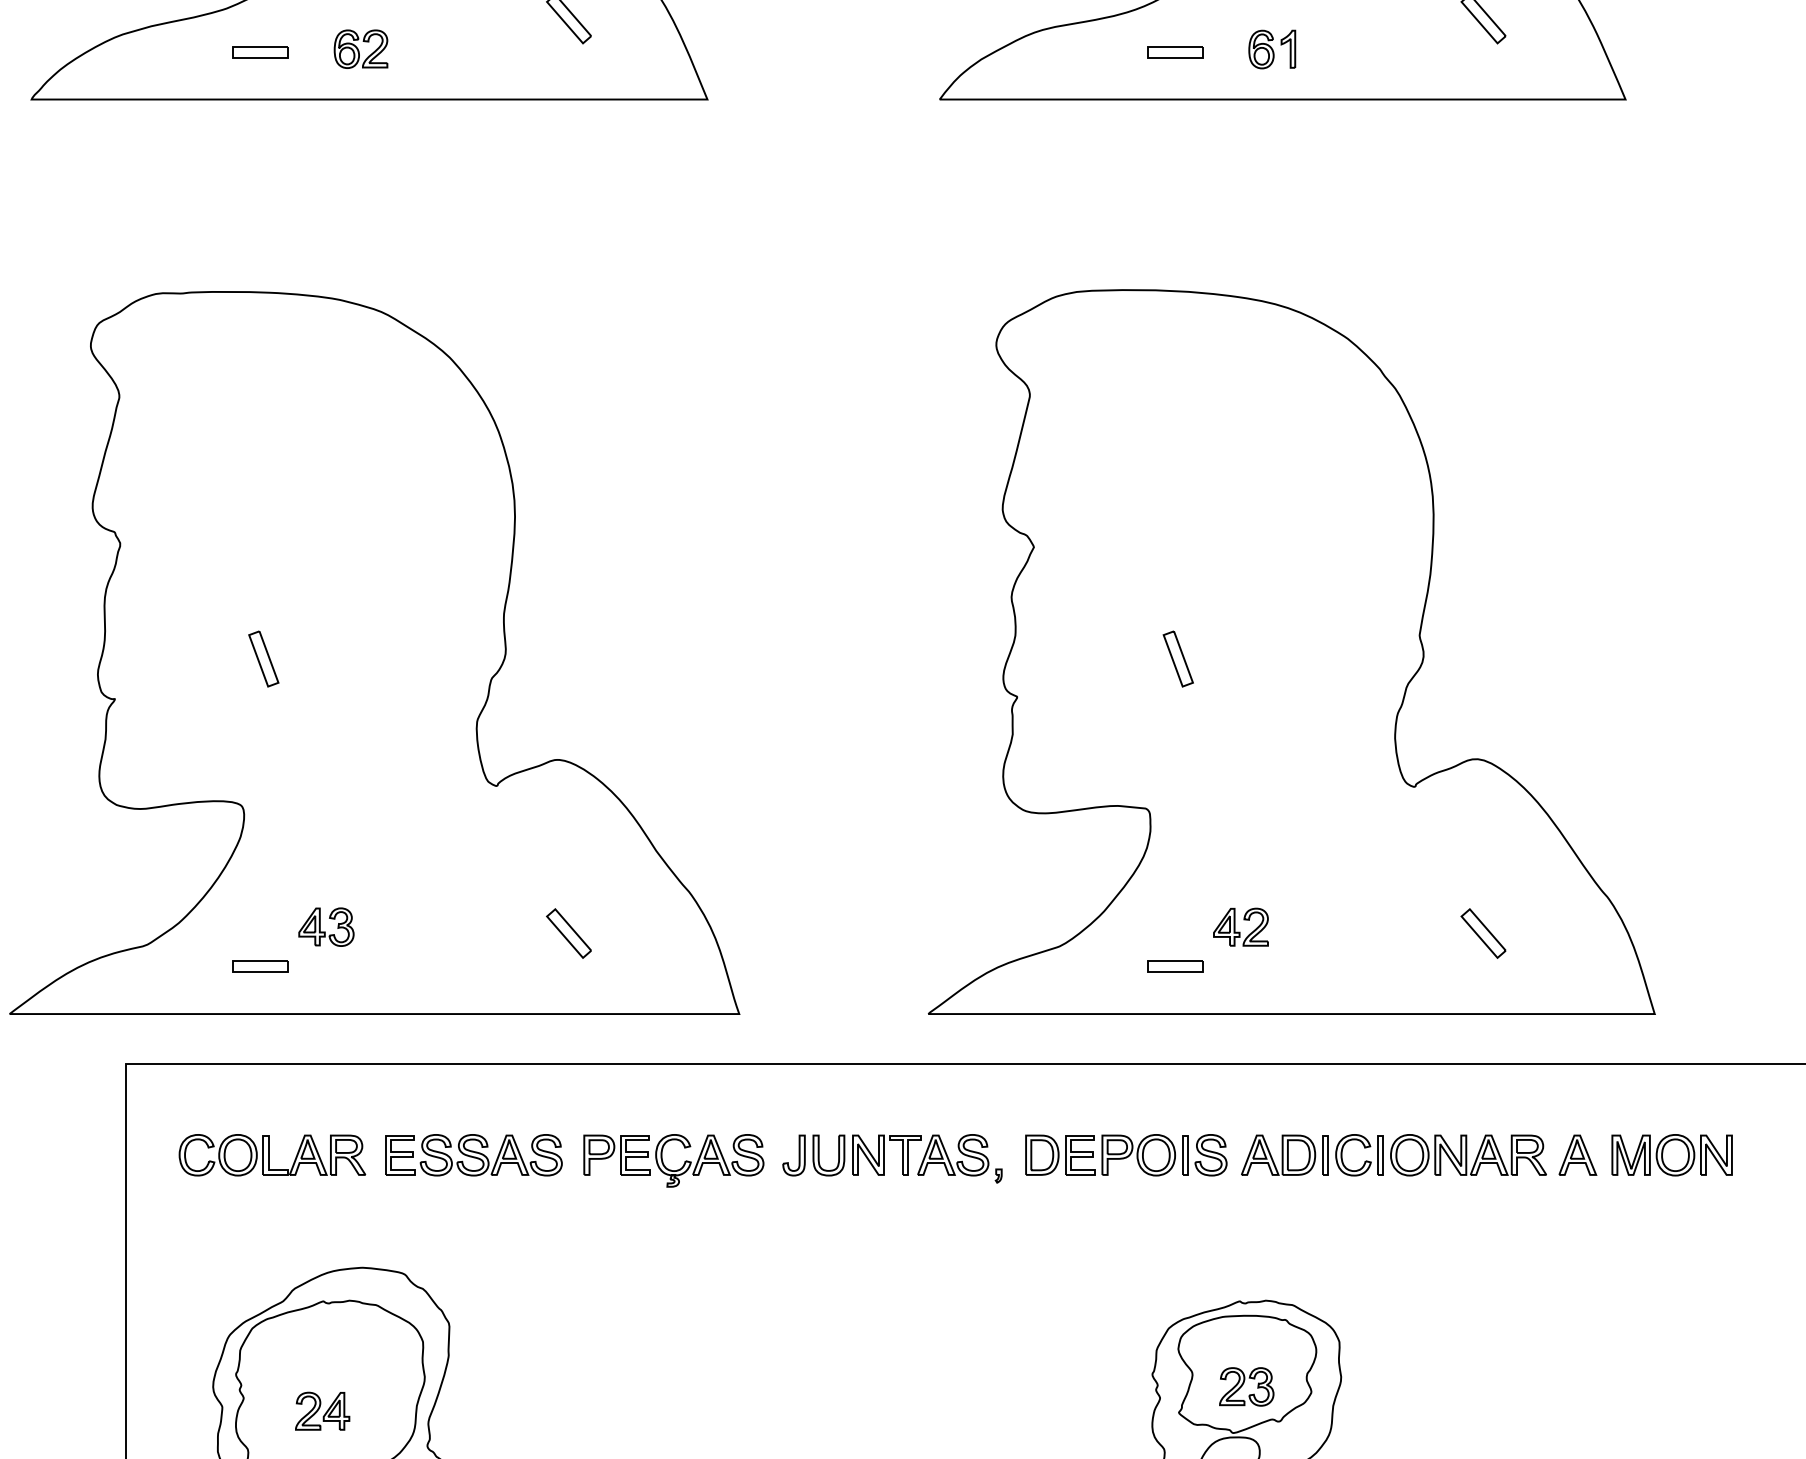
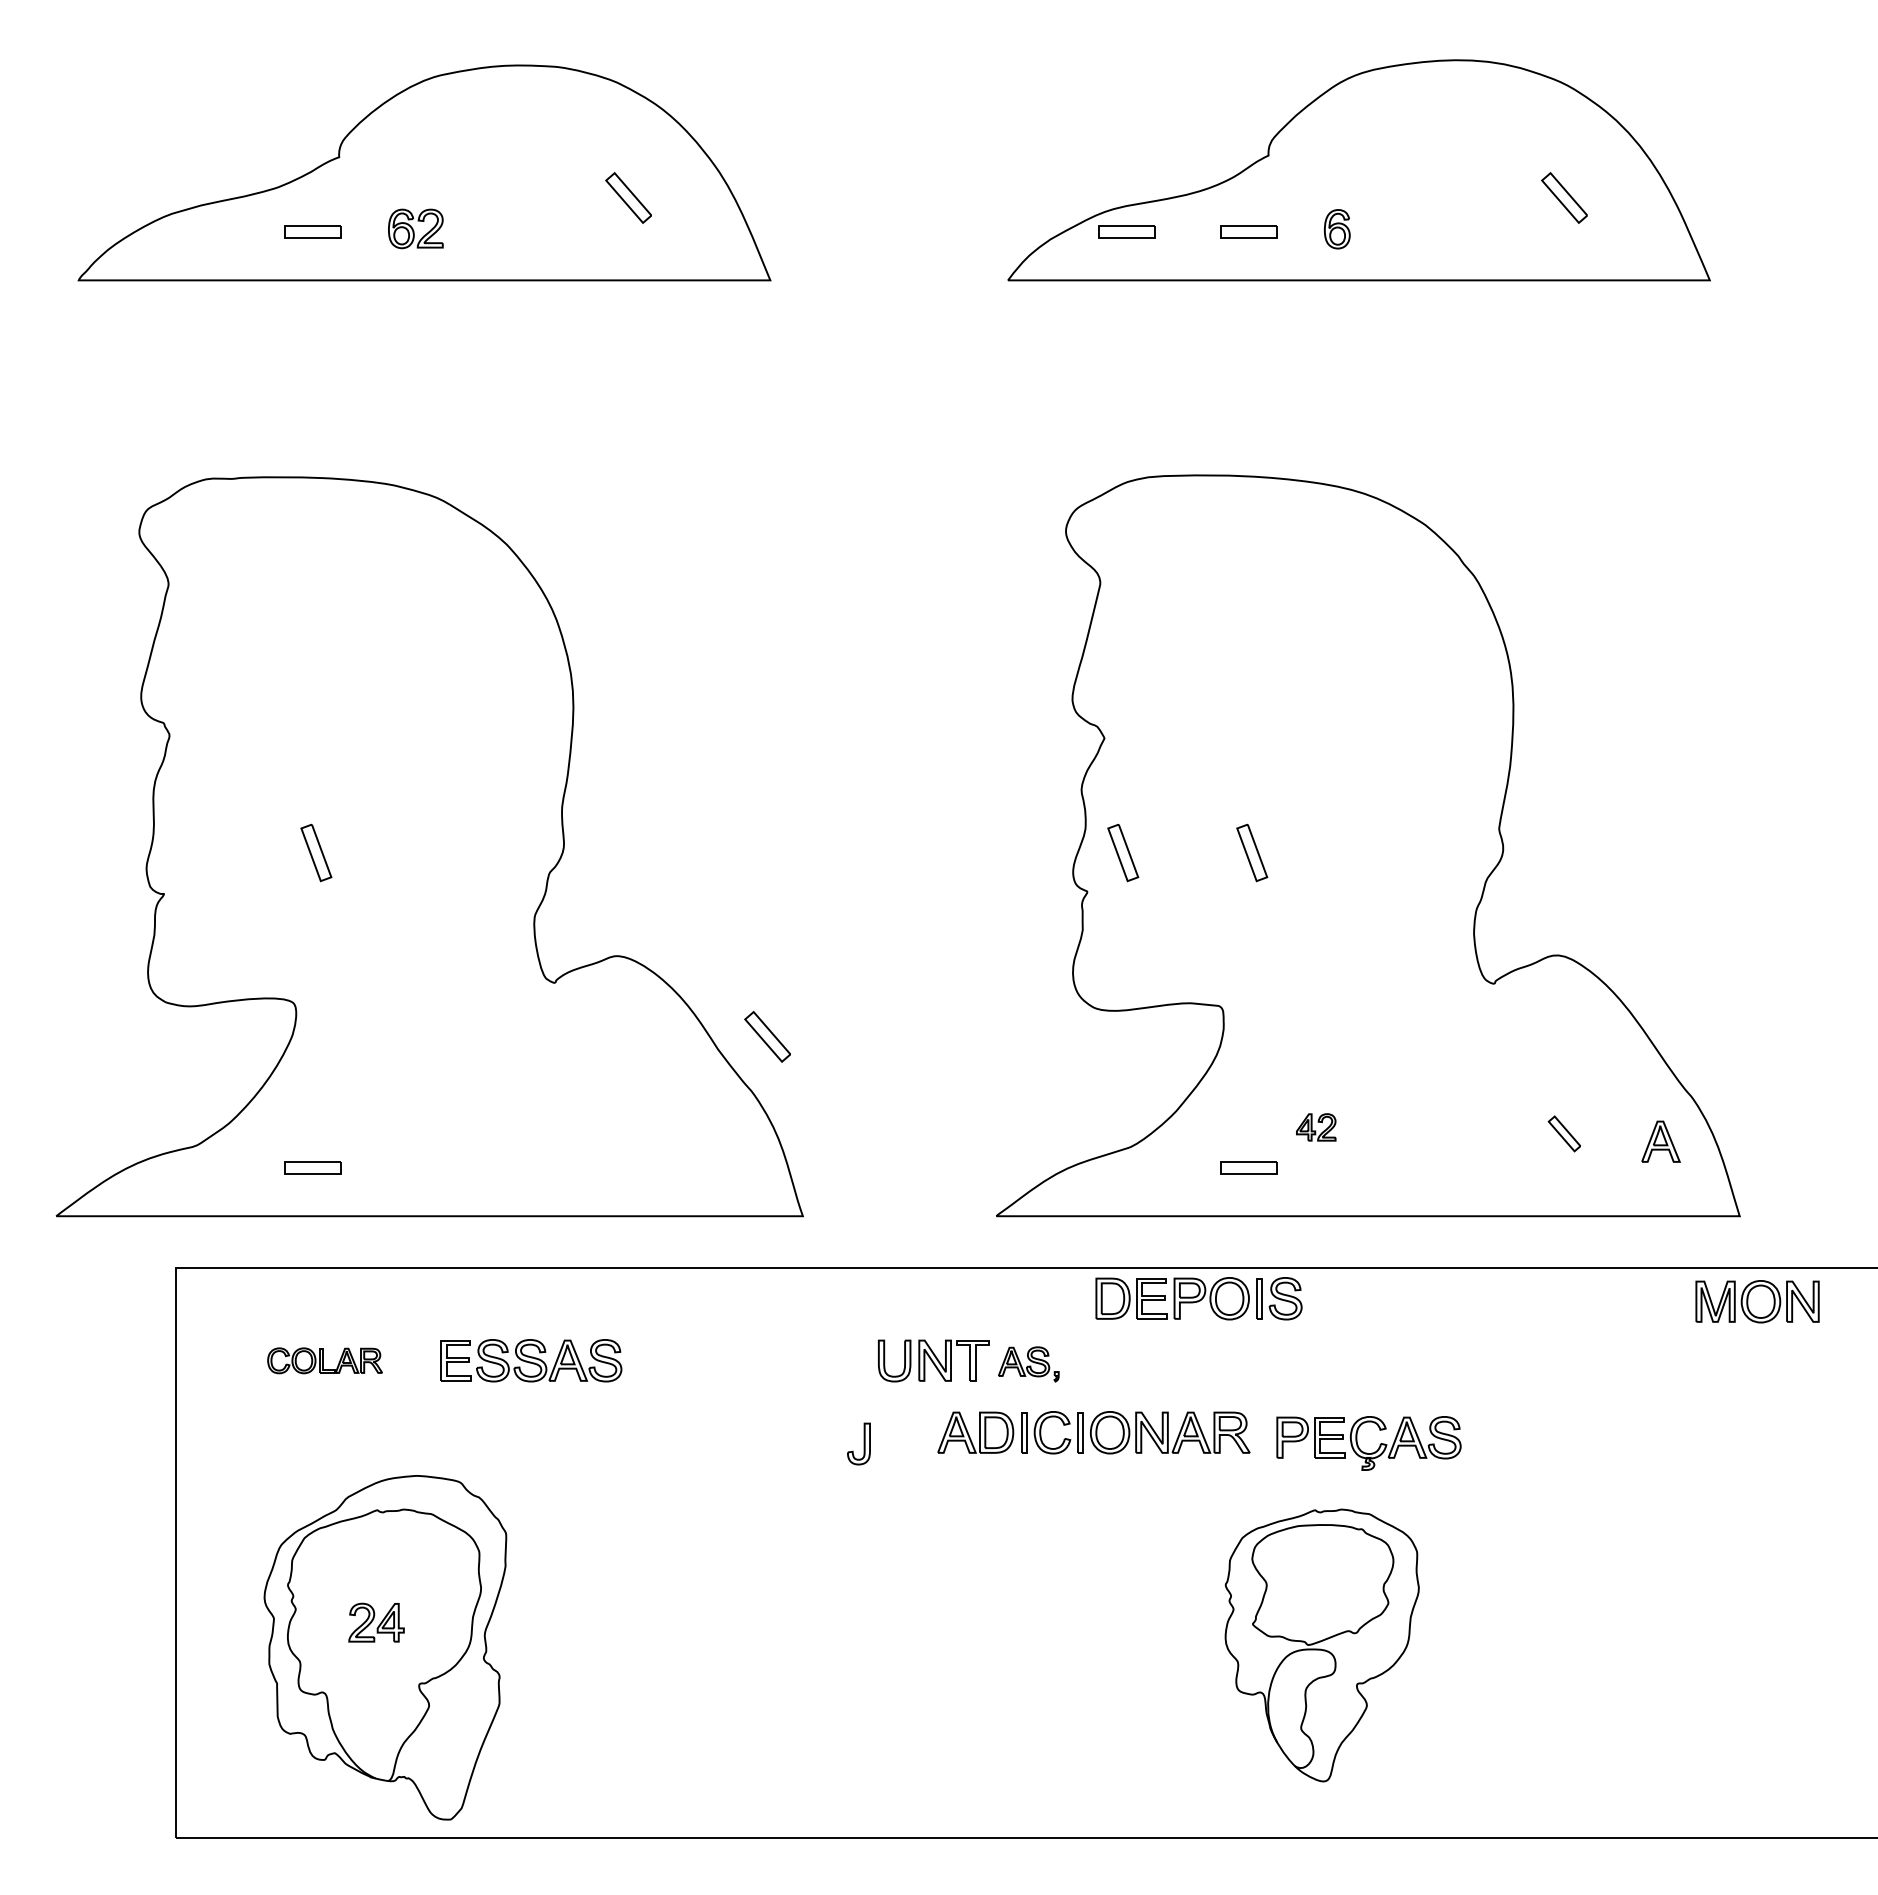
part: (1288, 48) -> (1364, 228), removed
part: (1055, 51) -> (1126, 231), added
part: (1052, 658) -> (1123, 852), added
part: (326, 927) -> (380, 1127), removed
part: (1240, 927) -> (1315, 1127), size x0.7
part: (568, 933) -> (767, 1036), moved
part: (1483, 933) -> (1564, 1133), size x0.7
part: (271, 1155) -> (324, 1360), size x0.6
part: (793, 1155) -> (858, 1443), moved
part: (1125, 1155) -> (1198, 1298), moved
part: (1393, 1155) -> (1093, 1432), moved
part: (1577, 1155) -> (1660, 1141), moved
part: (1672, 1155) -> (1757, 1301), moved
part: (959, 1158) -> (1028, 1364), size x0.7
part: (671, 1169) -> (1366, 1452), moved
part: (1247, 1386) -> (1322, 1597), removed

